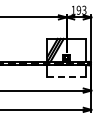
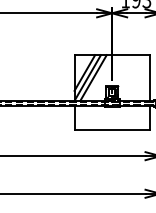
line: (67, 77) -> (113, 130), dashed -> solid

